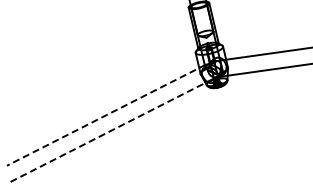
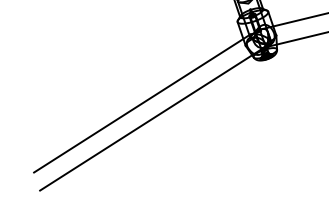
line: (106, 115) -> (142, 103), dashed -> solid
line: (116, 128) -> (155, 117), dashed -> solid

